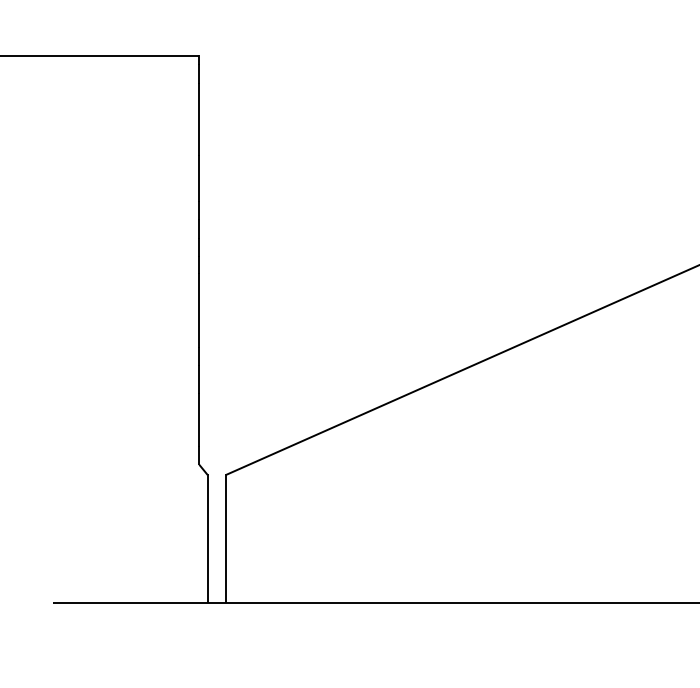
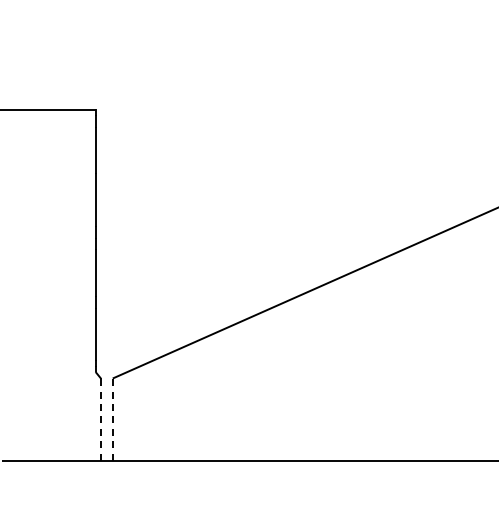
line: (225, 537) -> (112, 418), solid -> dashed
line: (206, 543) -> (100, 422), solid -> dashed

